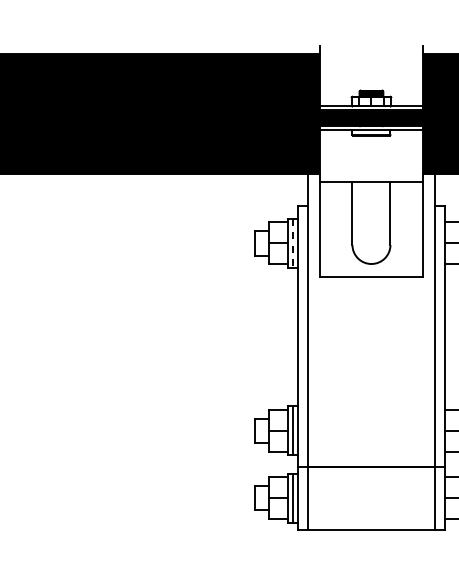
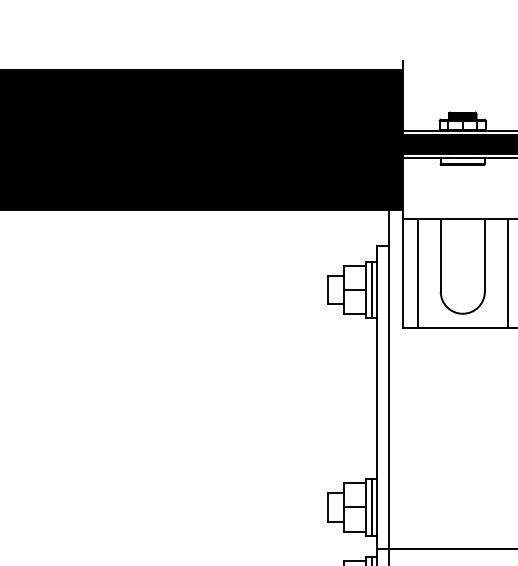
line: (332, 229) -> (417, 273), added
line: (410, 229) -> (508, 273), added
line: (293, 243) -> (372, 289), dashed -> solid

